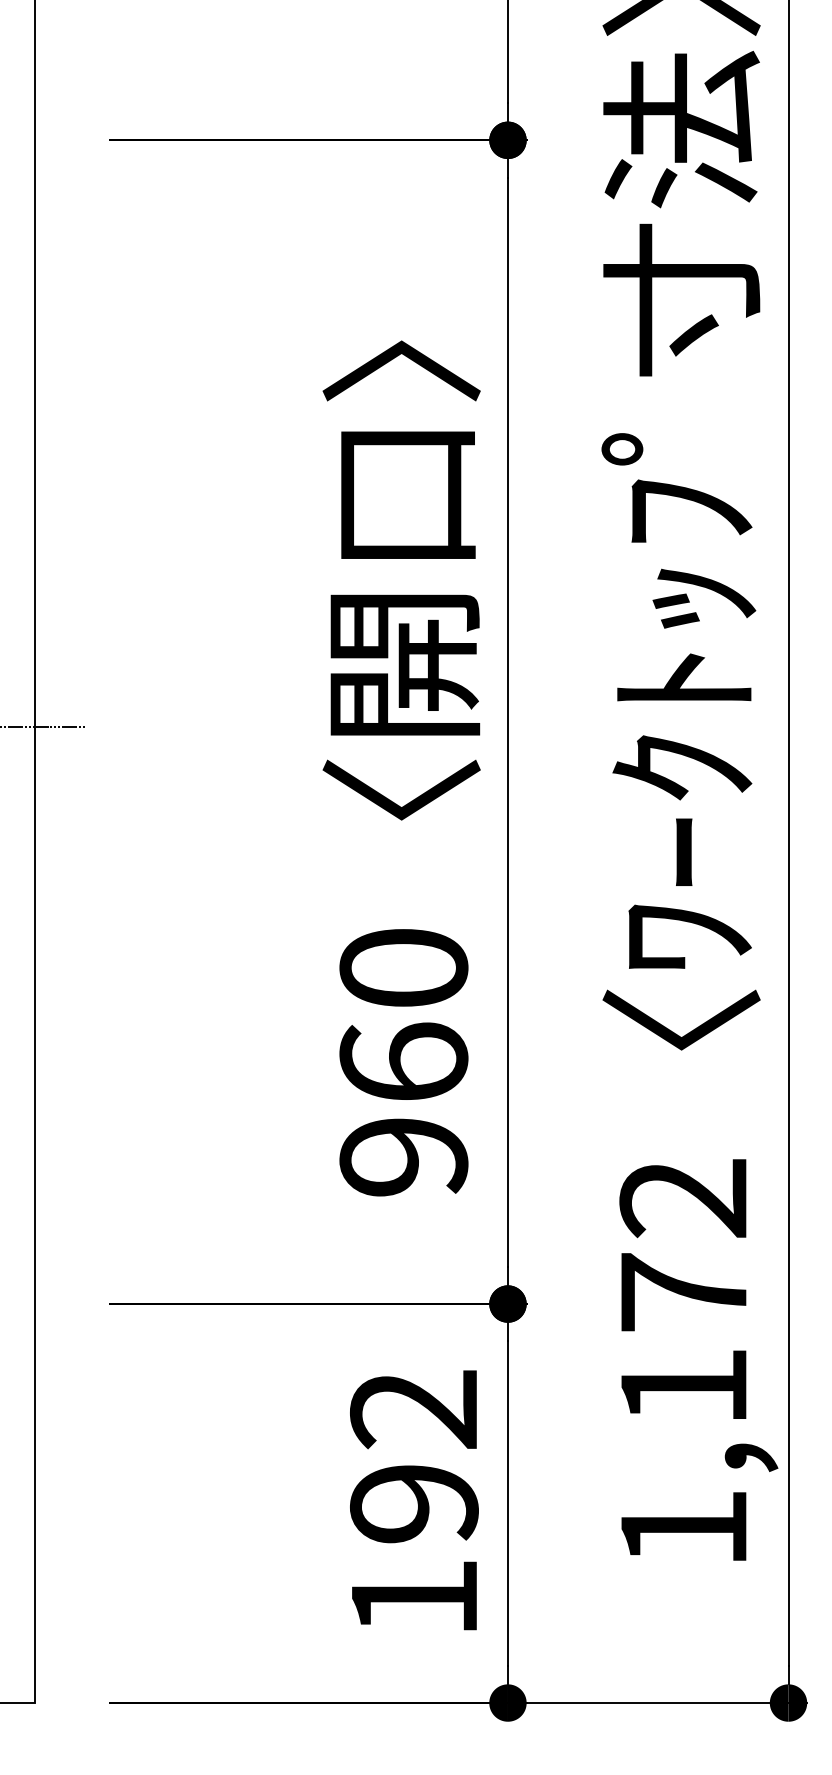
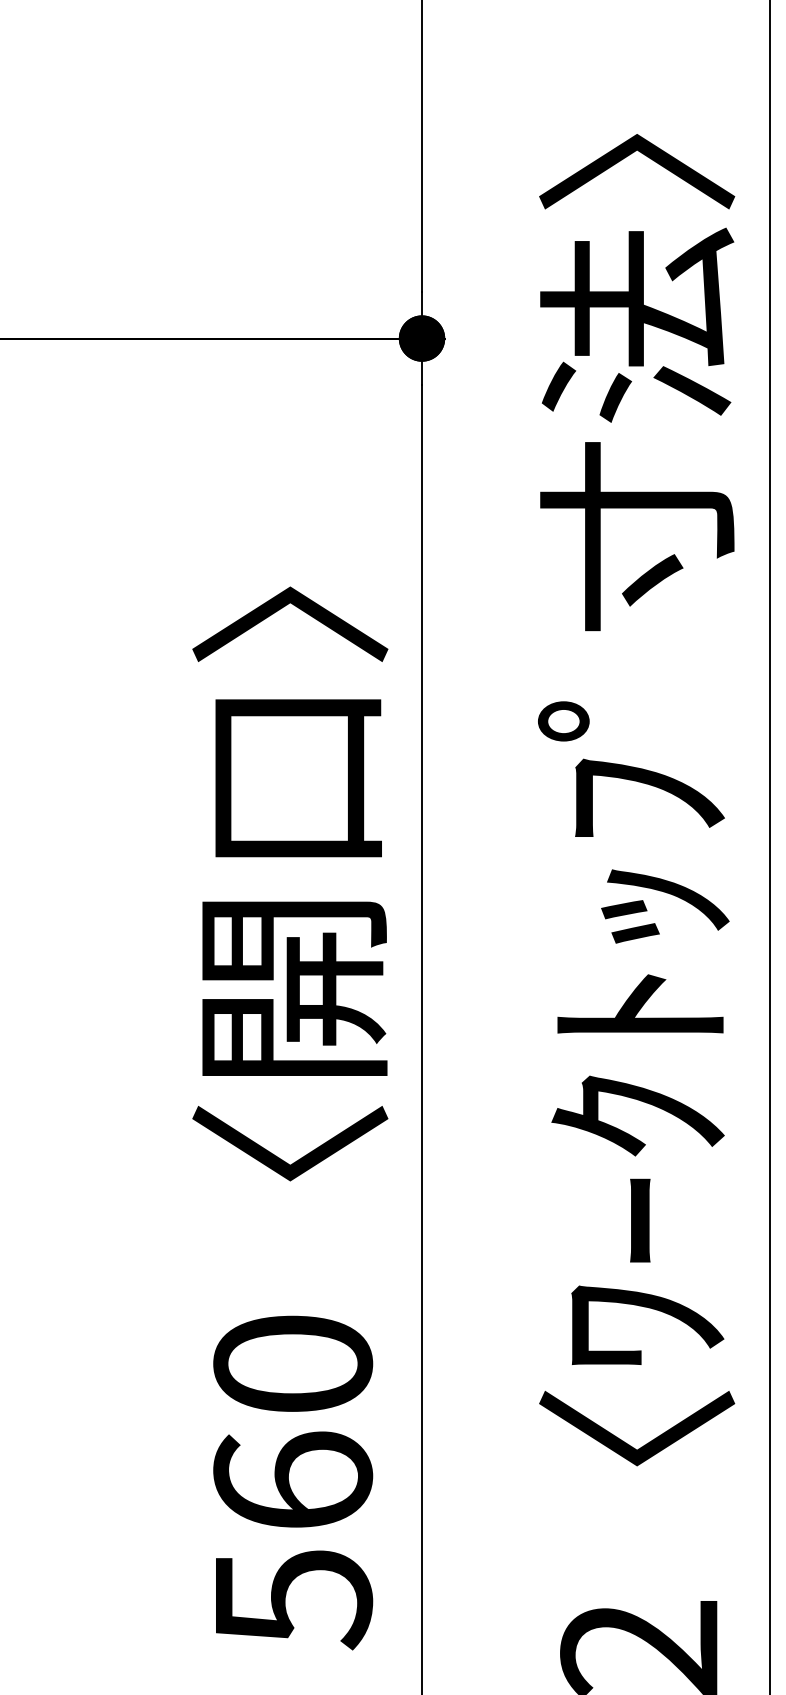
text: (403, 1158) -> (292, 1599), 960 -> 560

